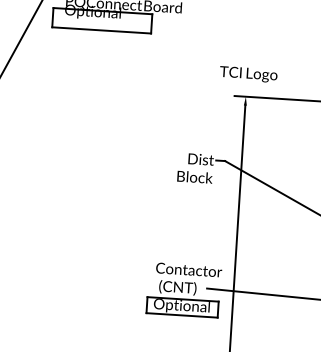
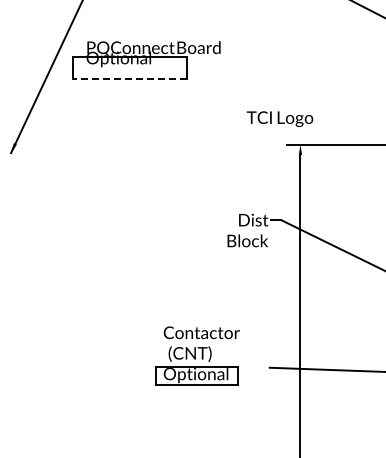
line: (101, 30) -> (130, 79), solid -> dashed
text: (248, 73) -> (279, 118), moved
part: (184, 289) -> (197, 355), moved

